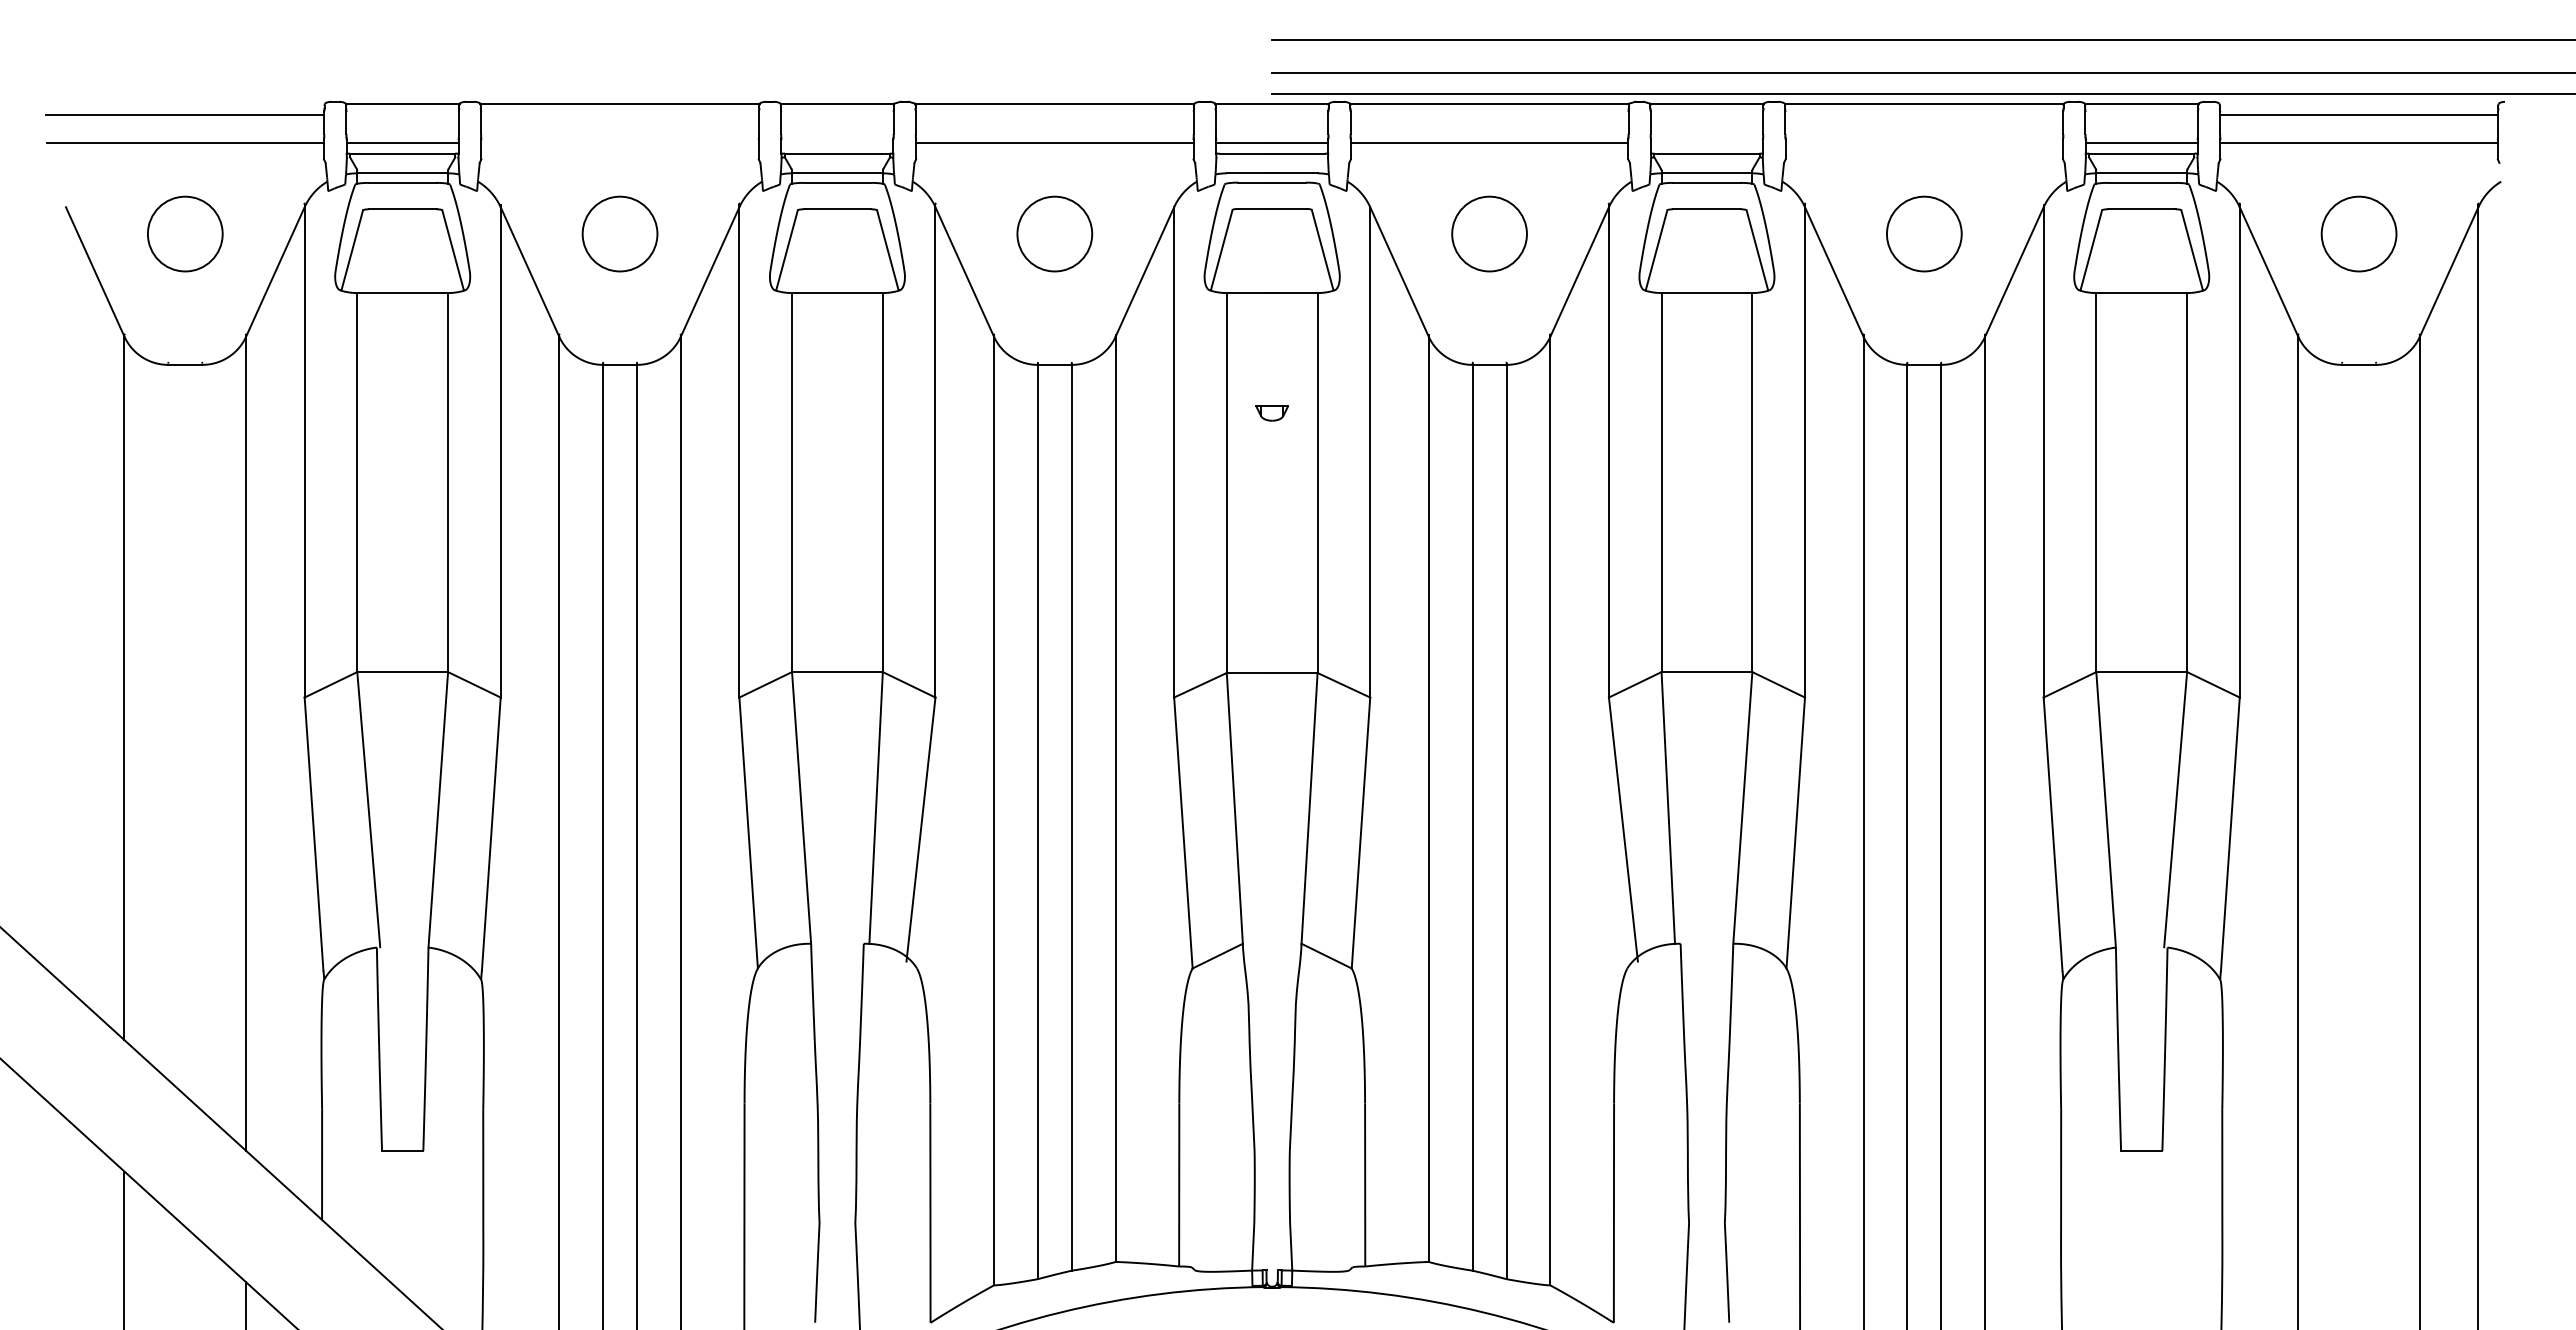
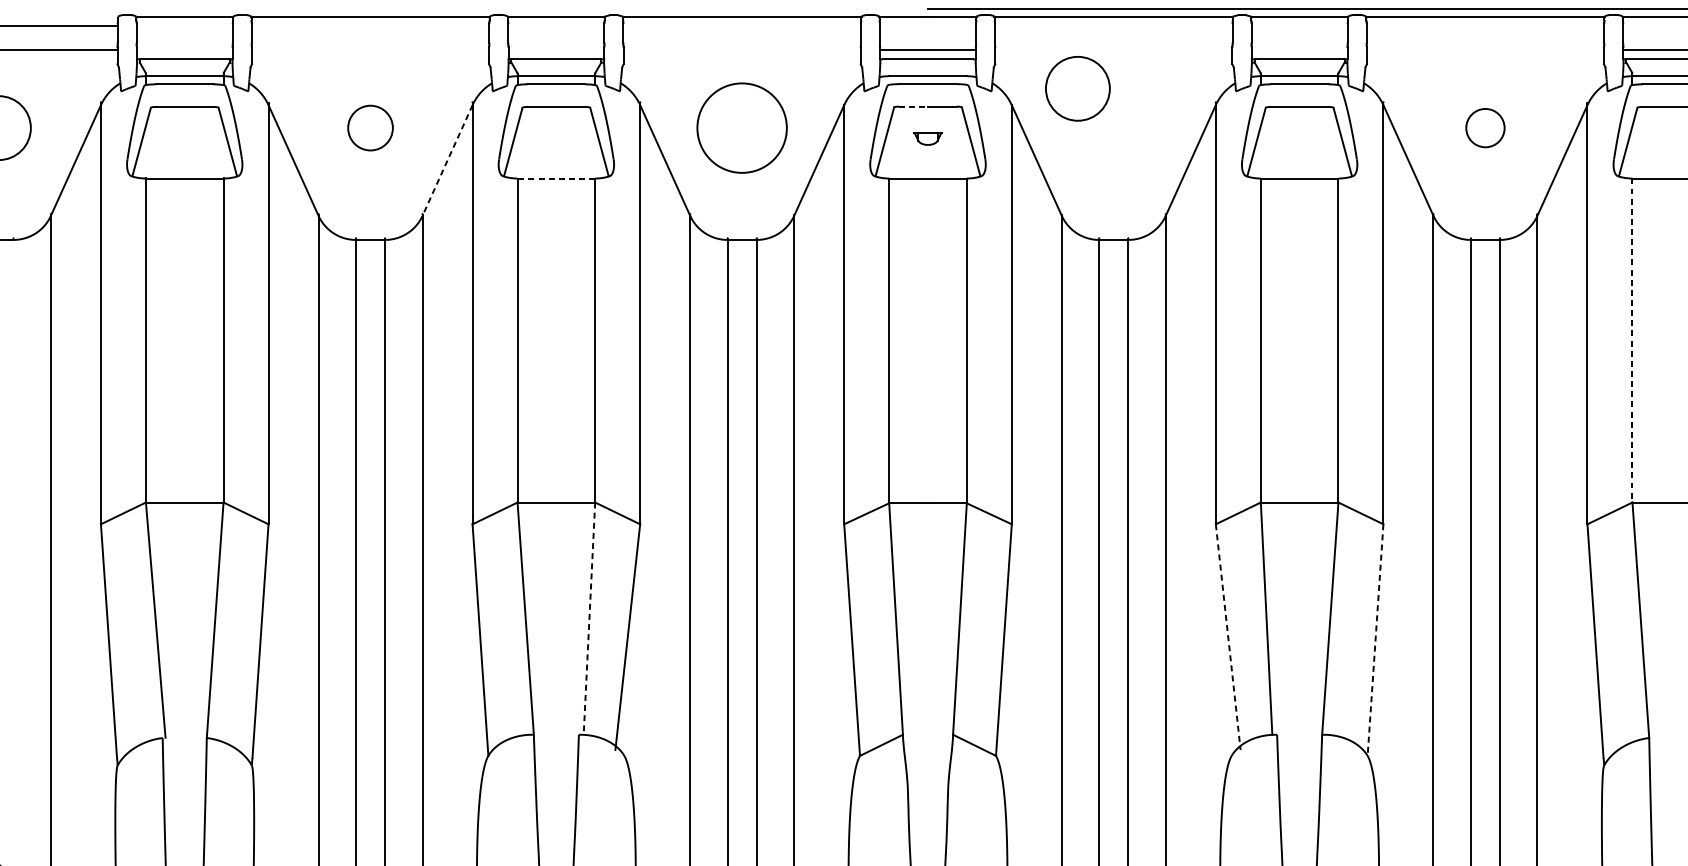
line: (402, 143) -> (184, 50), removed
line: (1054, 143) -> (741, 50), removed
line: (1489, 143) -> (1113, 50), removed
line: (1255, 208) -> (913, 106), solid -> dashed
circle: (619, 233) -> (370, 127), size x0.7
circle: (1054, 233) -> (741, 127), size x1.4
circle: (1489, 233) -> (1077, 88), moved
circle: (1923, 233) -> (1484, 127), size x0.6
line: (709, 272) -> (447, 160), solid -> dashed
line: (836, 293) -> (555, 178), solid -> dashed
part: (1271, 413) -> (927, 138), moved
line: (2096, 482) -> (1632, 340), solid -> dashed
line: (876, 808) -> (589, 619), solid -> dashed
line: (1623, 829) -> (1228, 637), solid -> dashed
line: (1795, 833) -> (1375, 640), solid -> dashed

